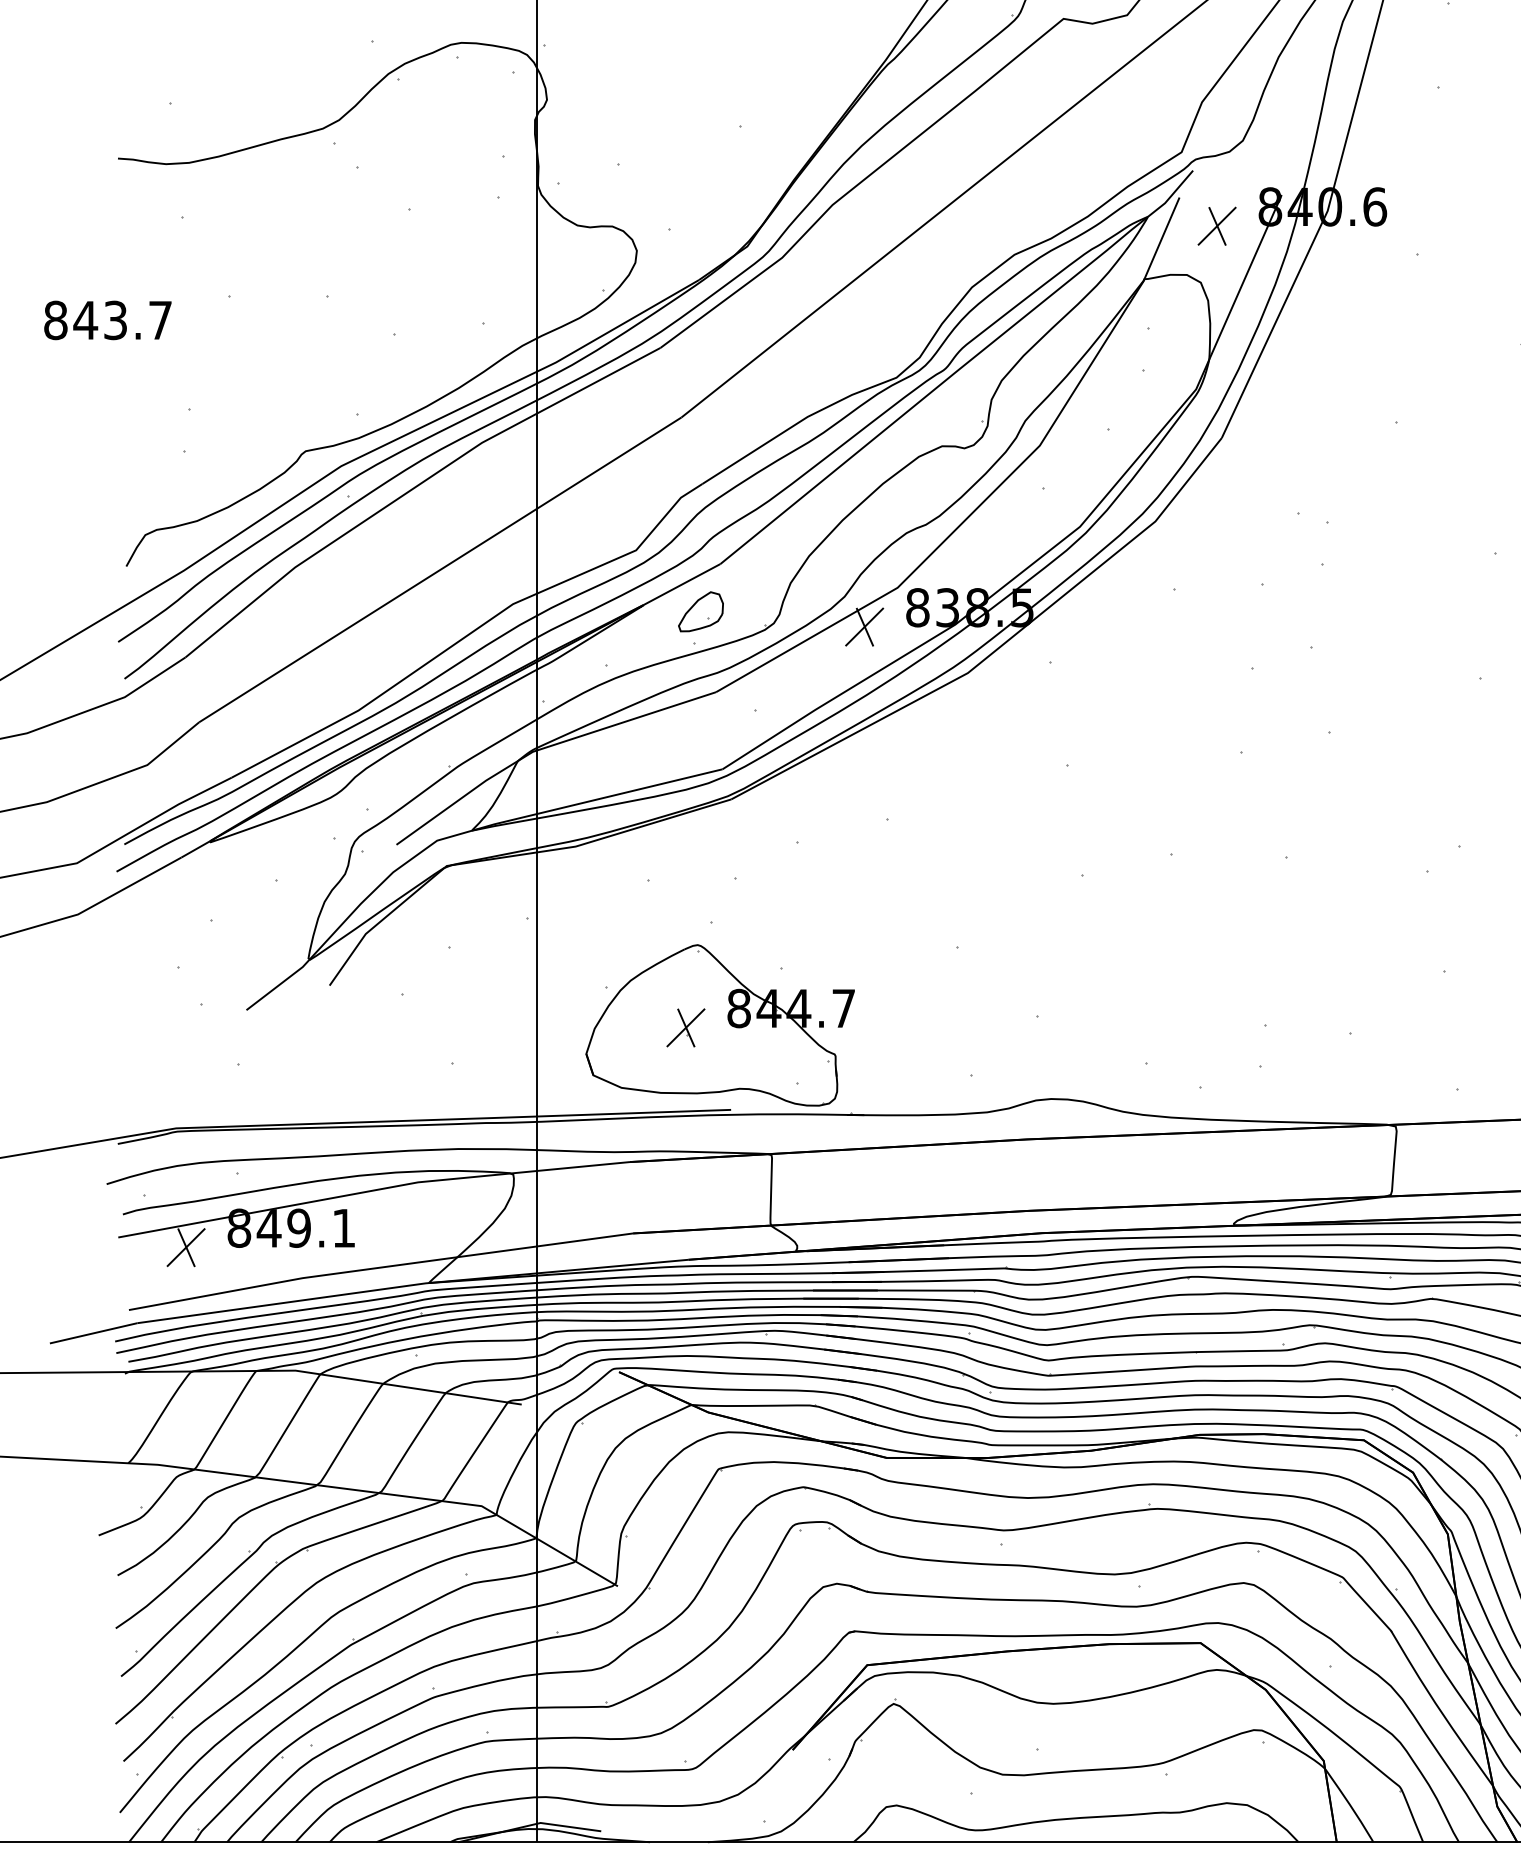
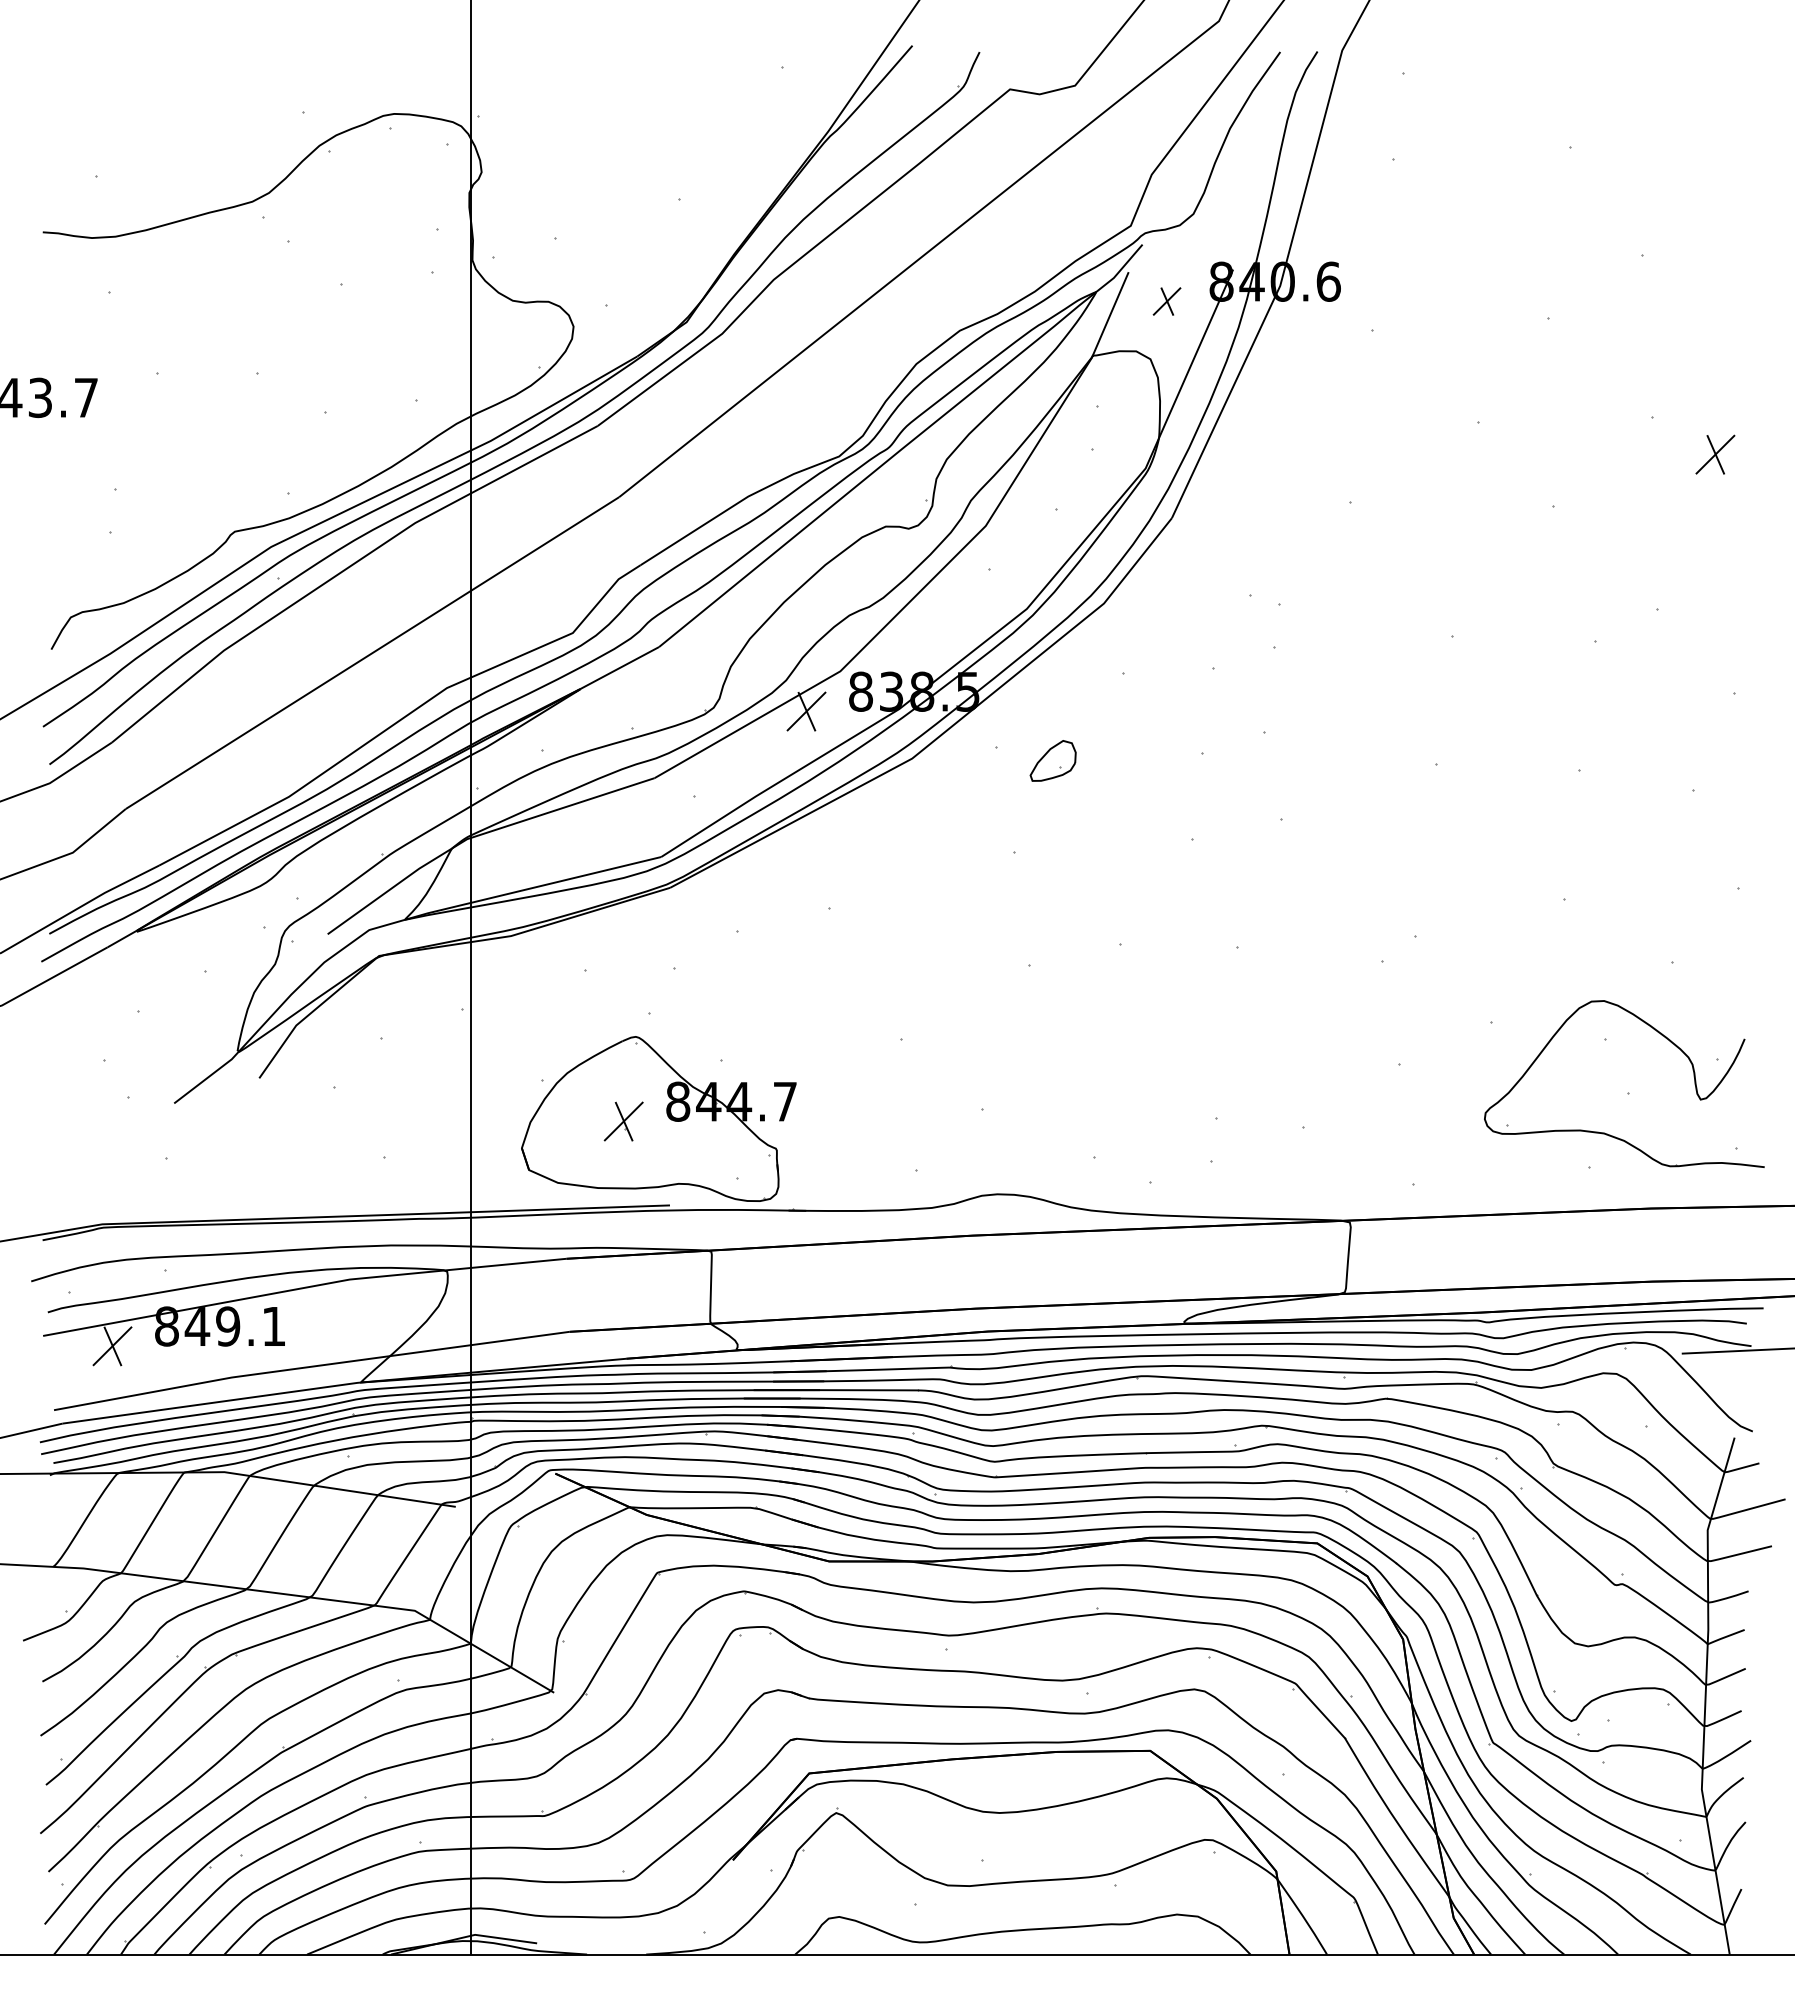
part: (1216, 226) -> (1166, 301), size x0.7
part: (700, 611) -> (1052, 760), moved

